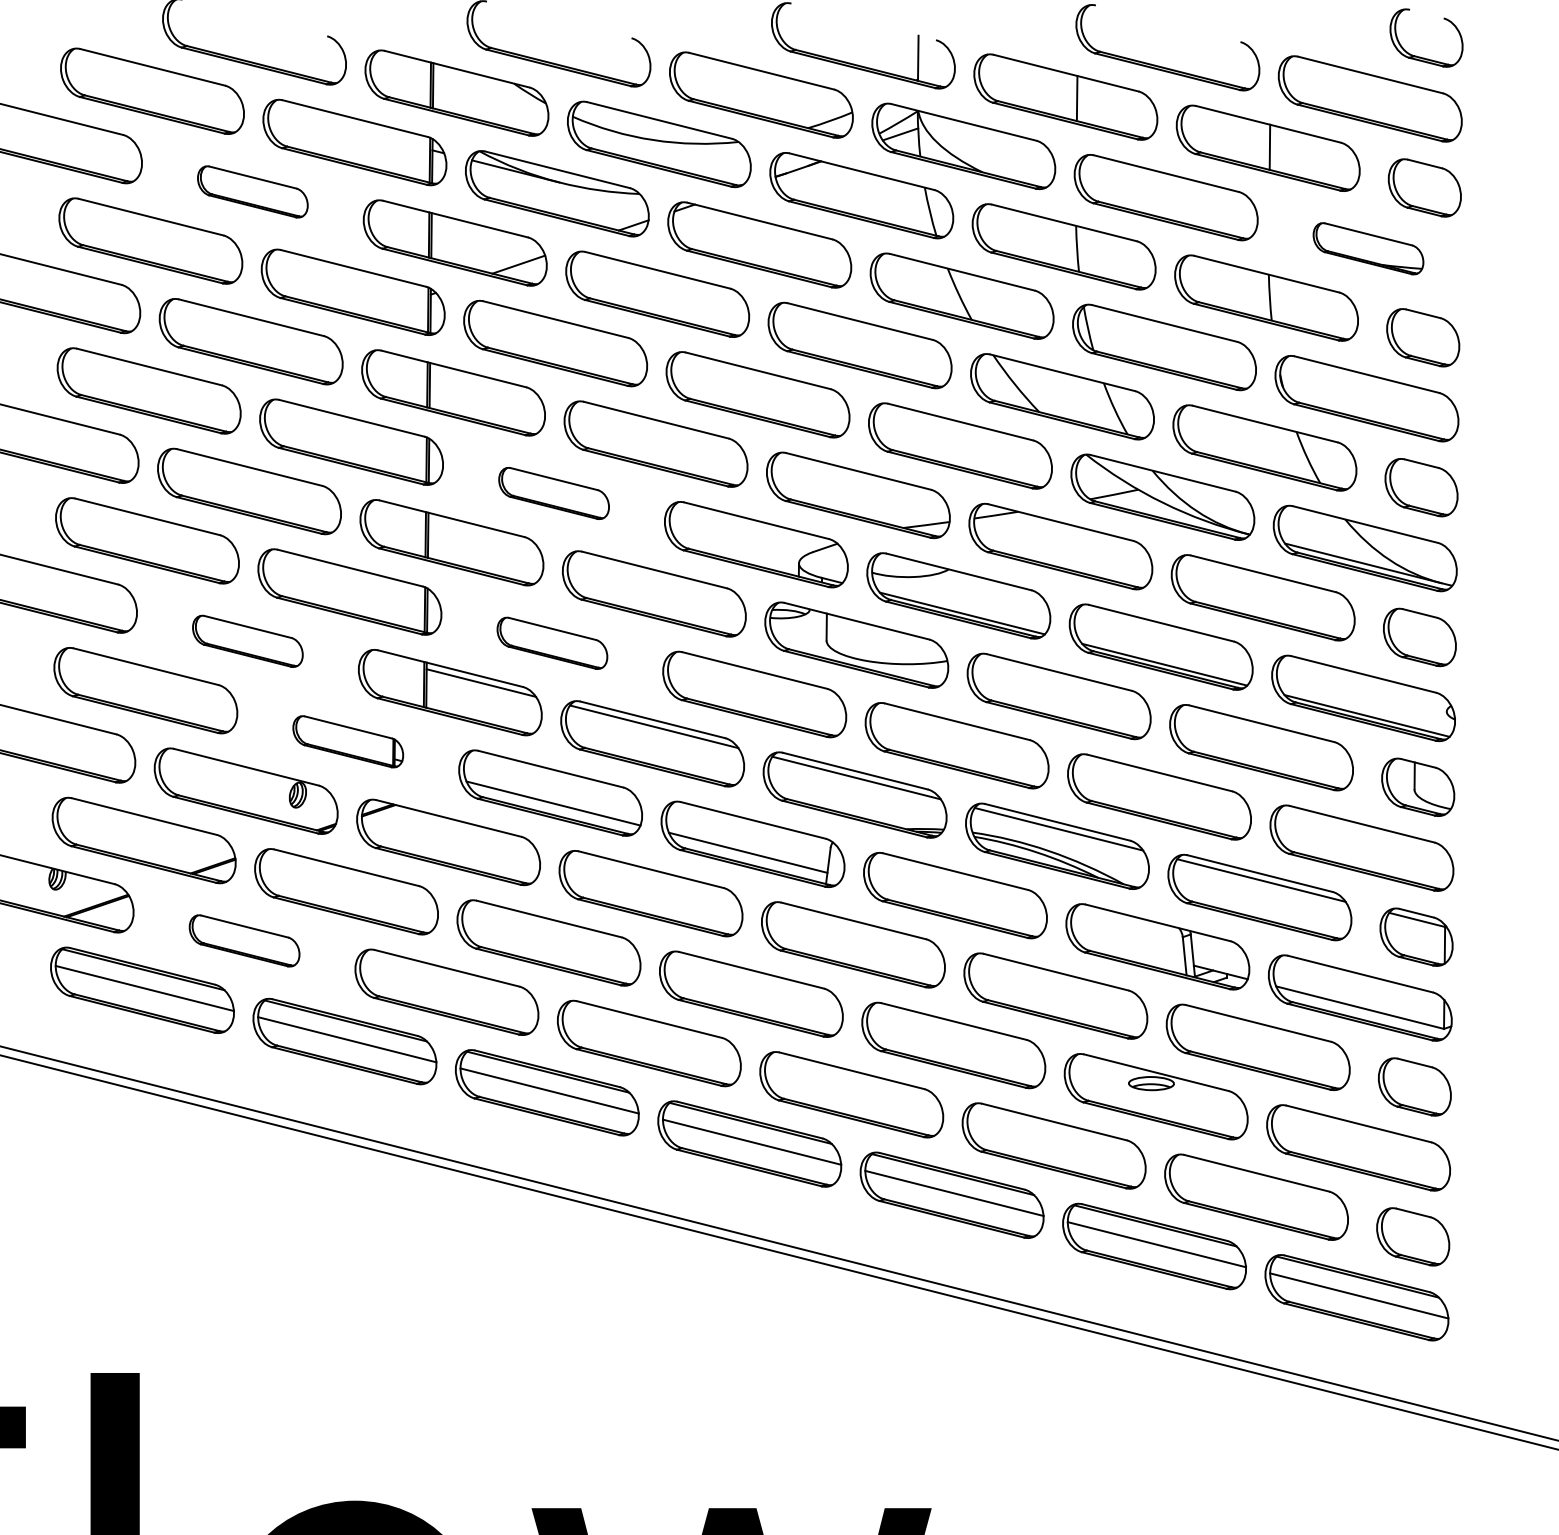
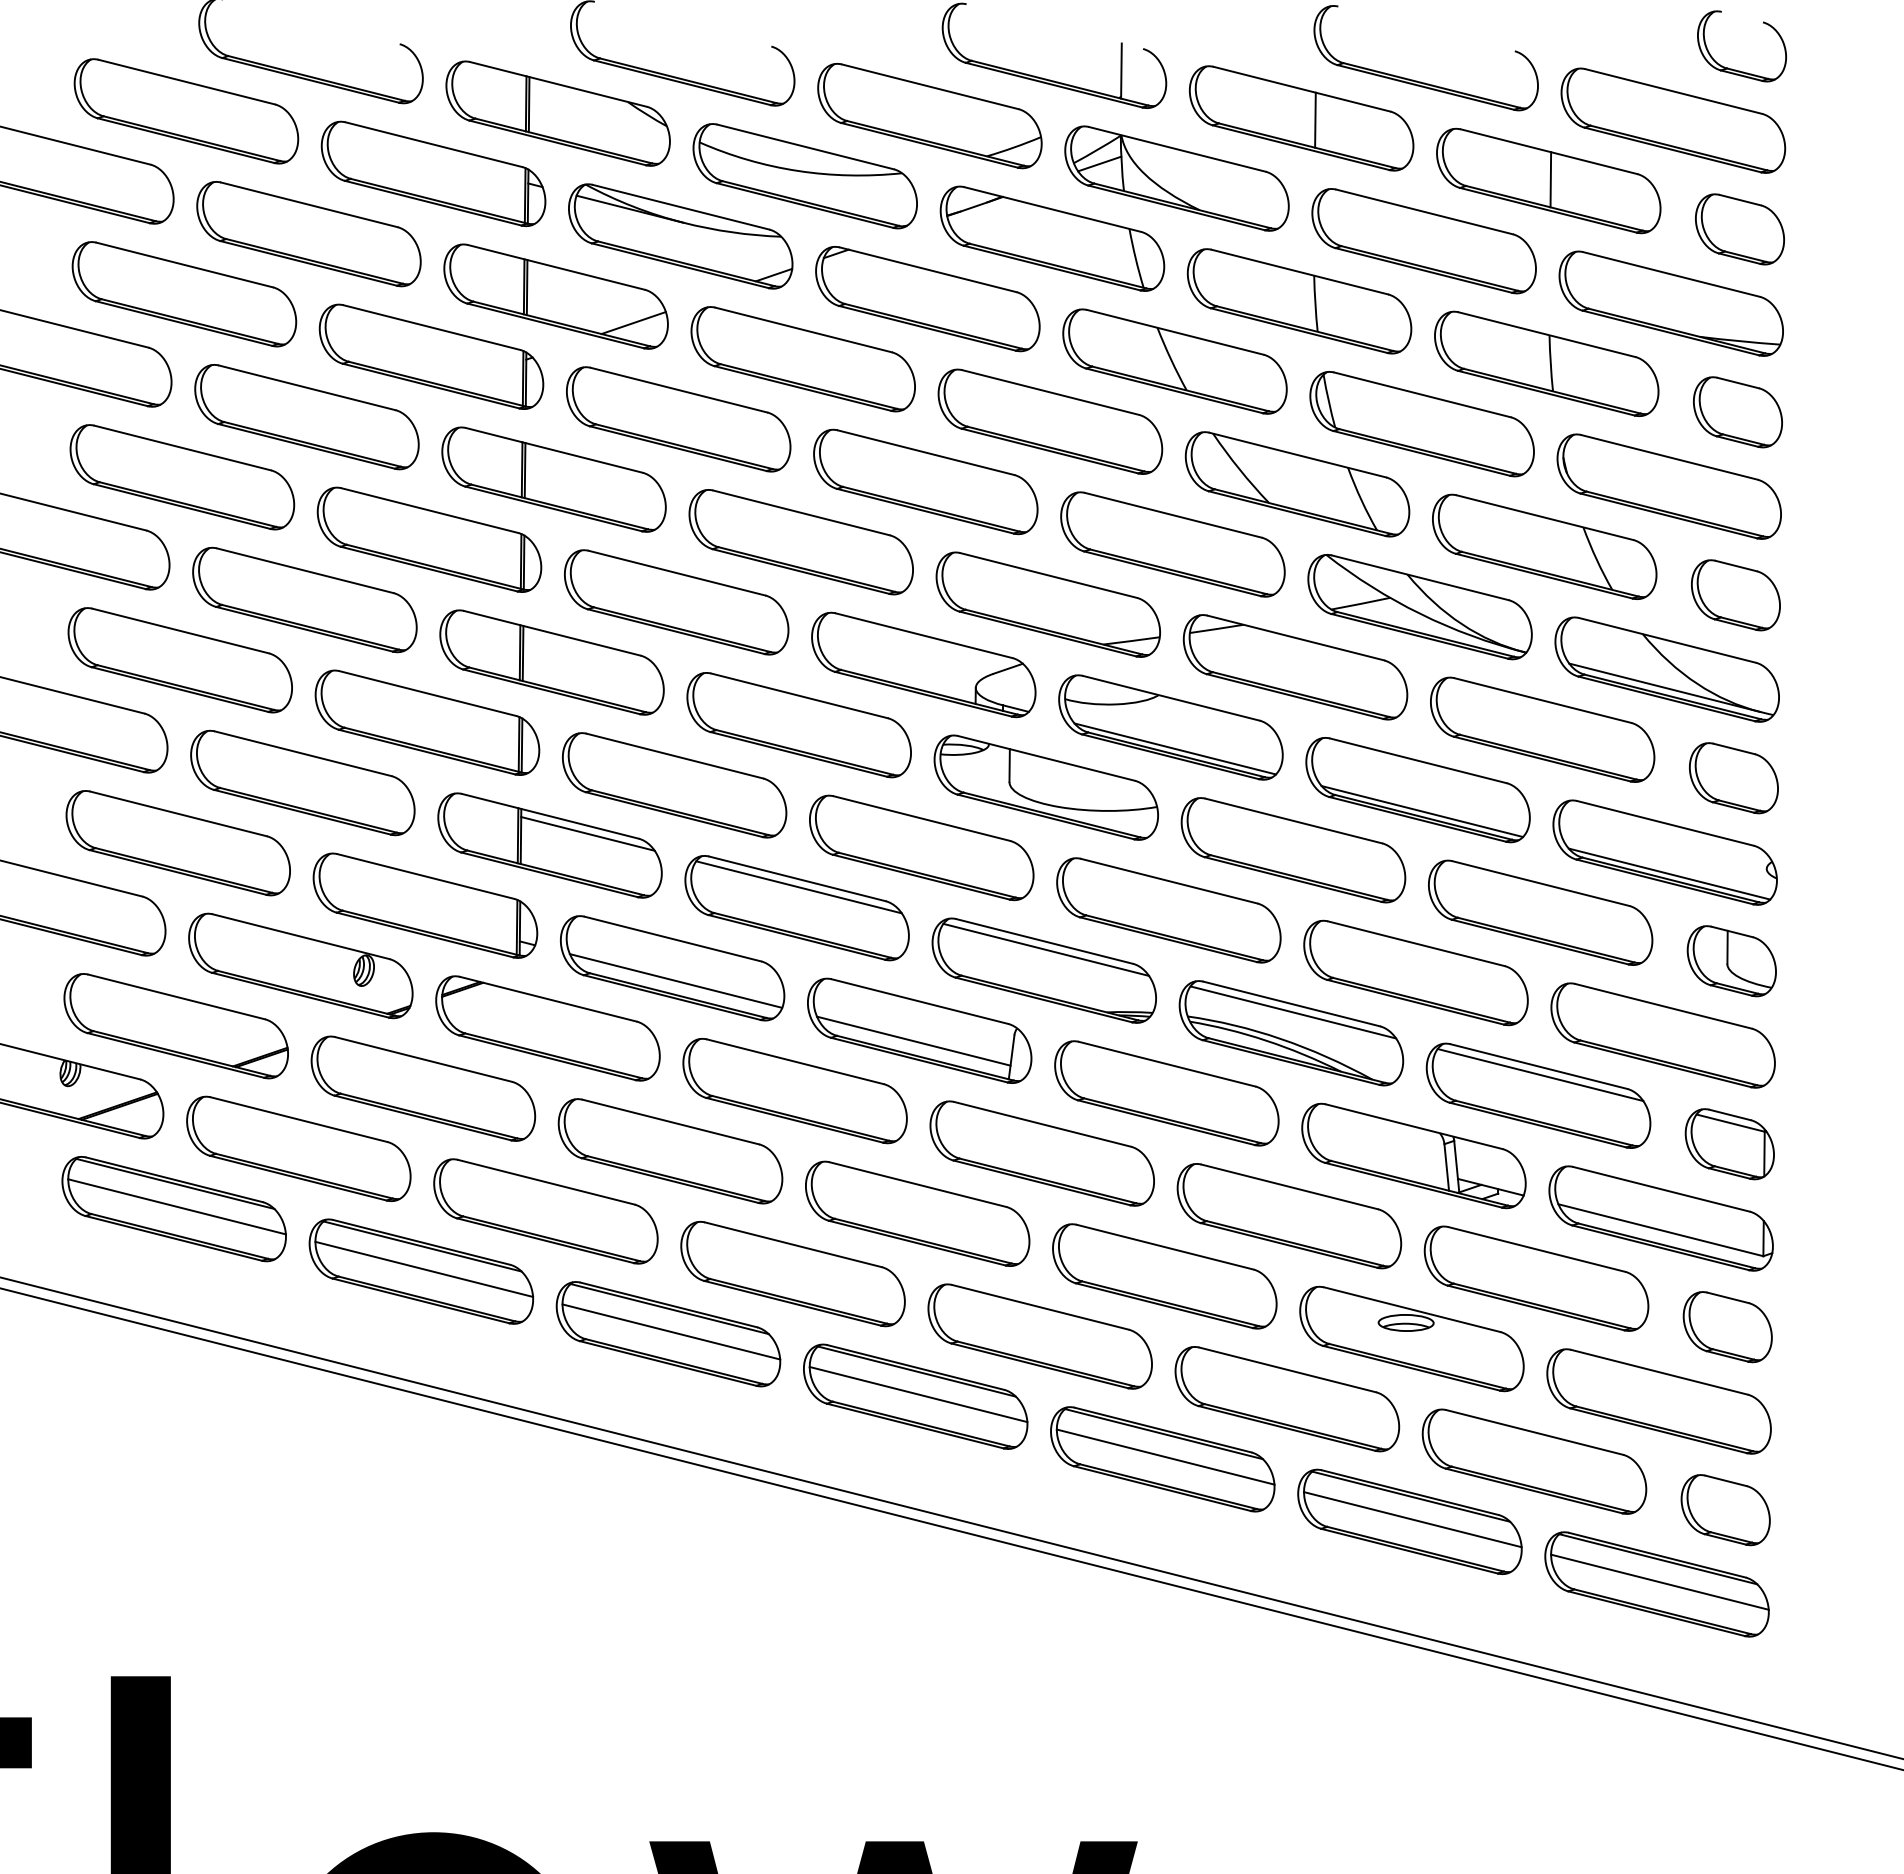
part: (252, 192) -> (308, 234), size x1.67
part: (1367, 248) -> (1670, 303), size x1.67
part: (553, 493) -> (676, 602), size x1.67
part: (247, 640) -> (302, 782), size x1.67
part: (552, 643) -> (674, 785), size x1.67
part: (348, 741) -> (425, 905), size x1.67
part: (244, 940) -> (298, 1148), size x1.67

